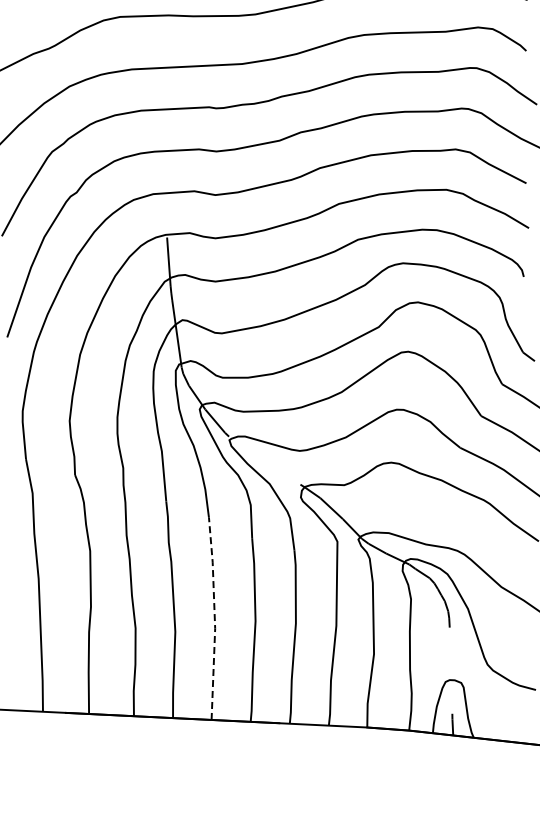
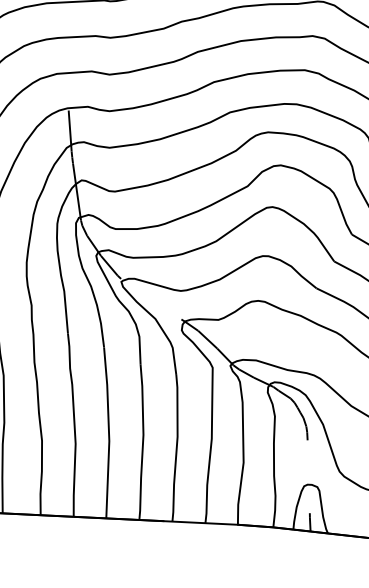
line: (214, 618) -> (108, 432), dashed -> solid

